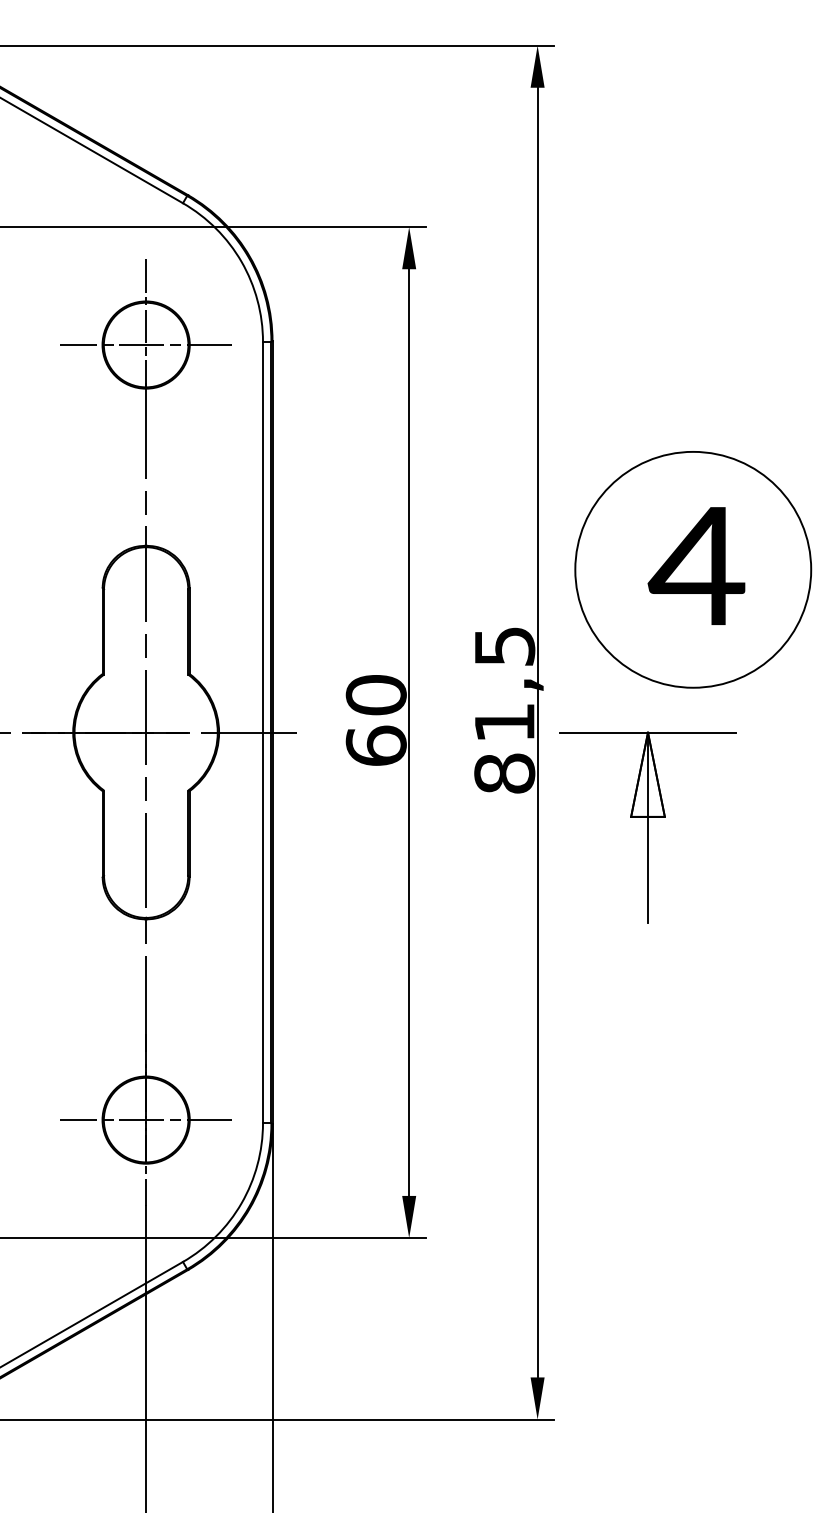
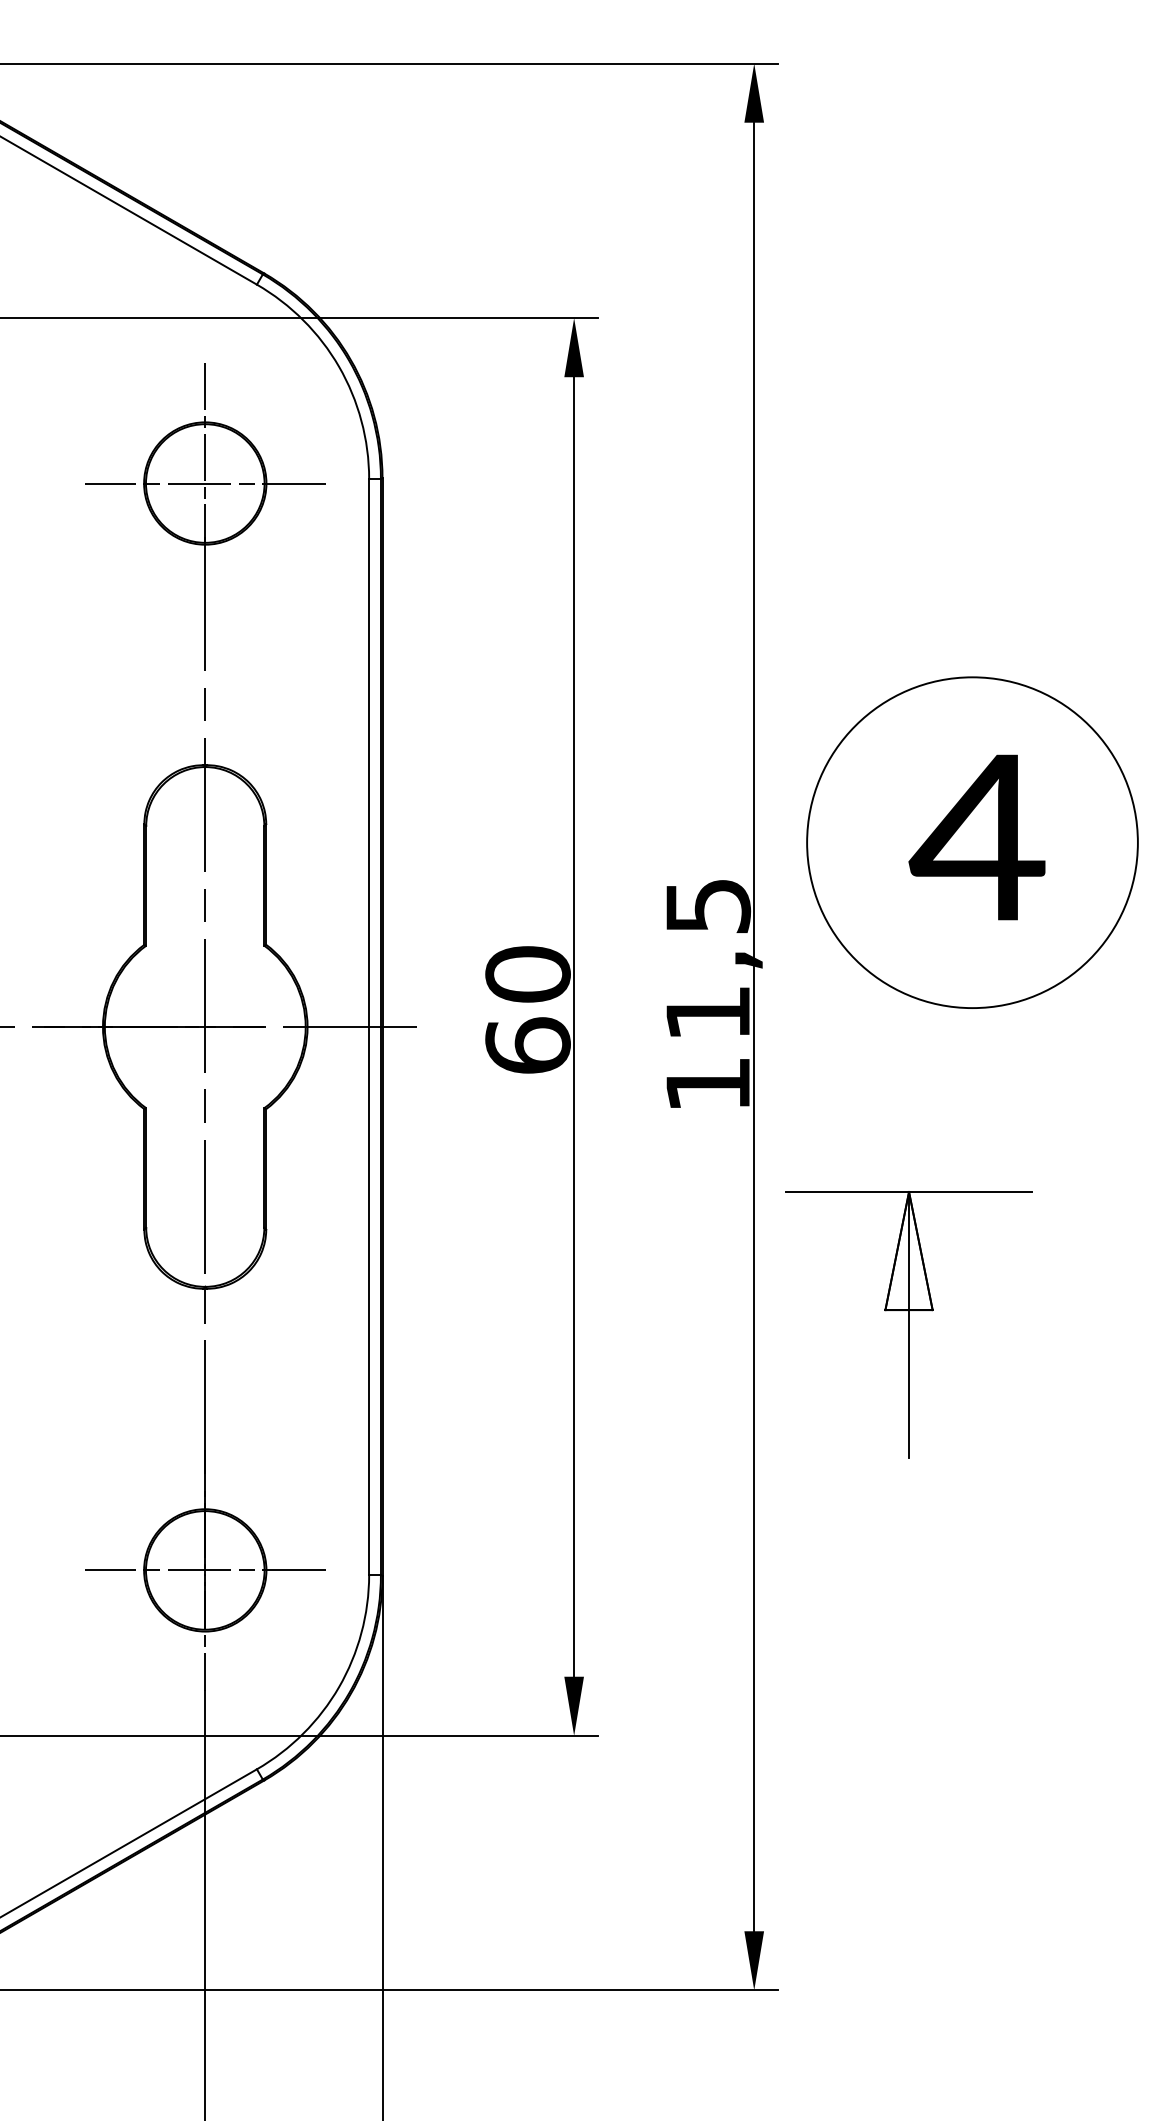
part: (693, 569) -> (972, 842), moved
text: (504, 773) -> (708, 1084), 81,5 -> 11,5
part: (647, 827) -> (908, 1324), moved

